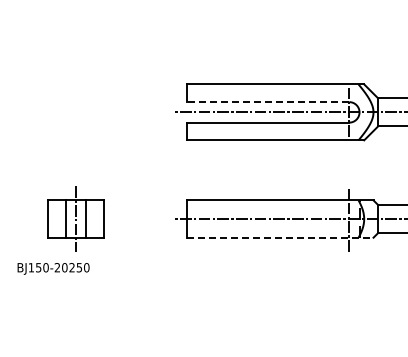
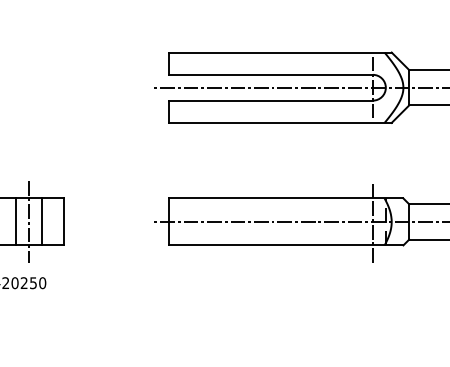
line: (267, 102) -> (270, 75), dashed -> solid
line: (280, 237) -> (286, 245), dashed -> solid

